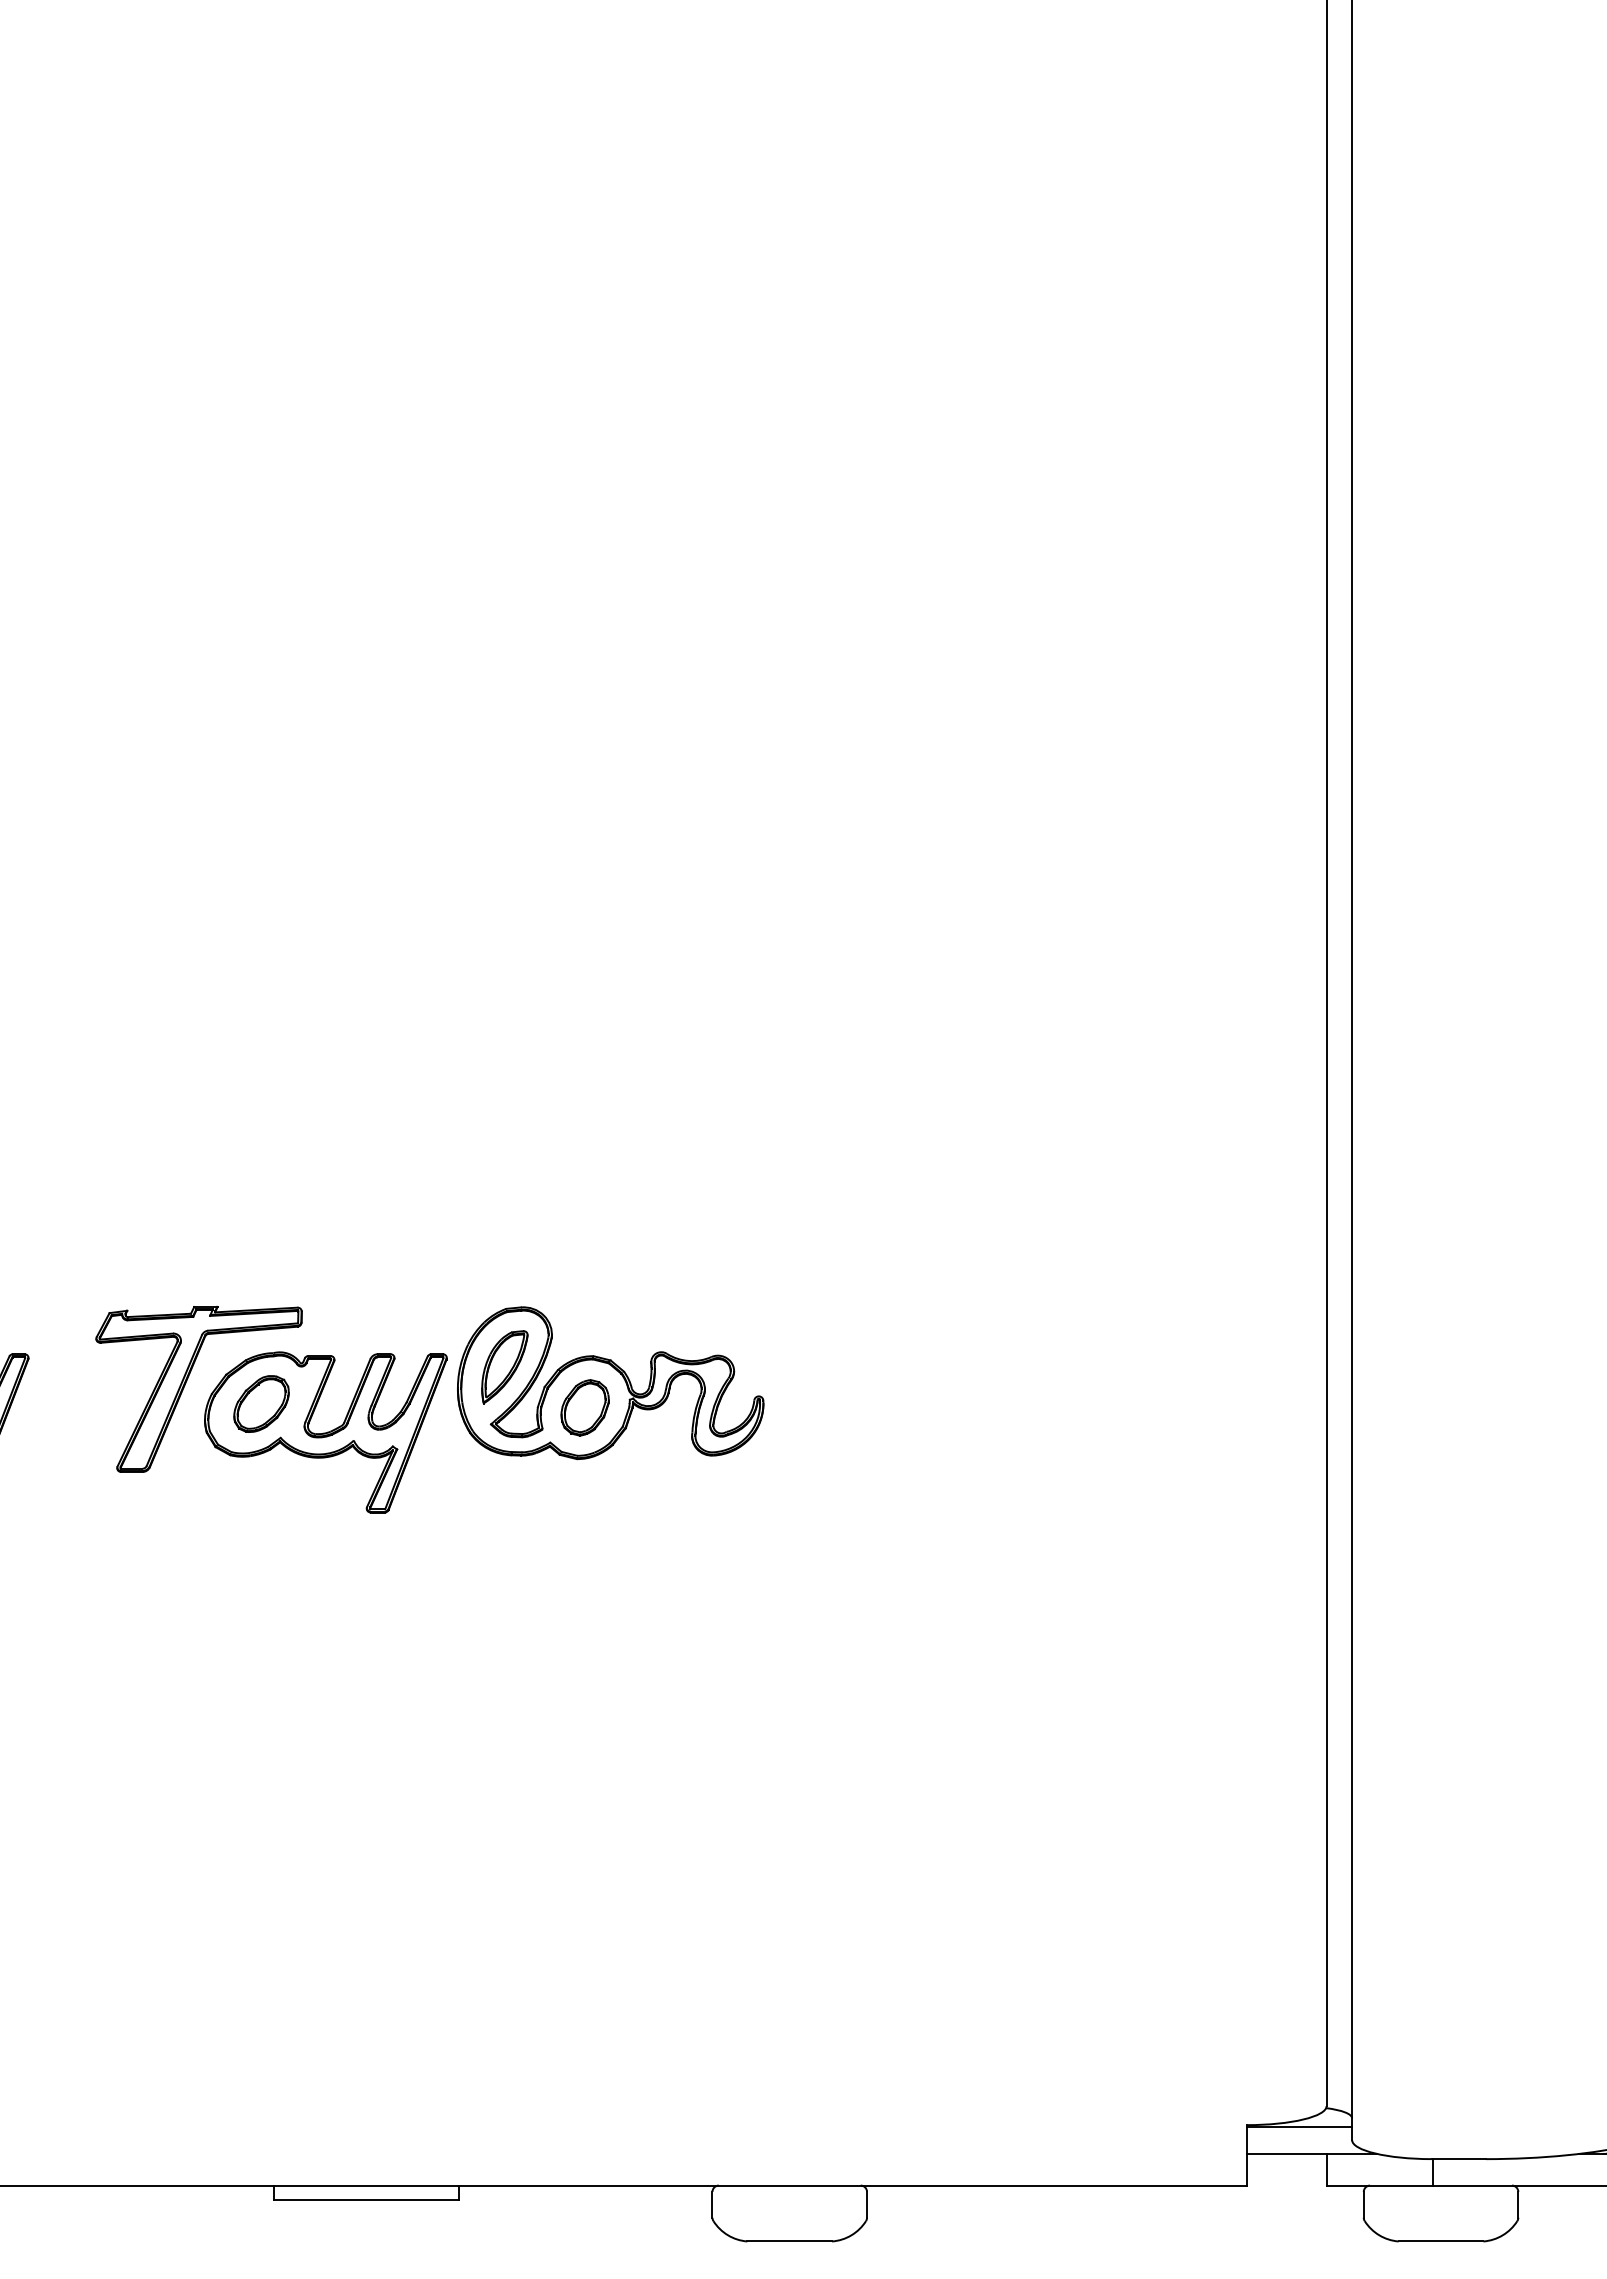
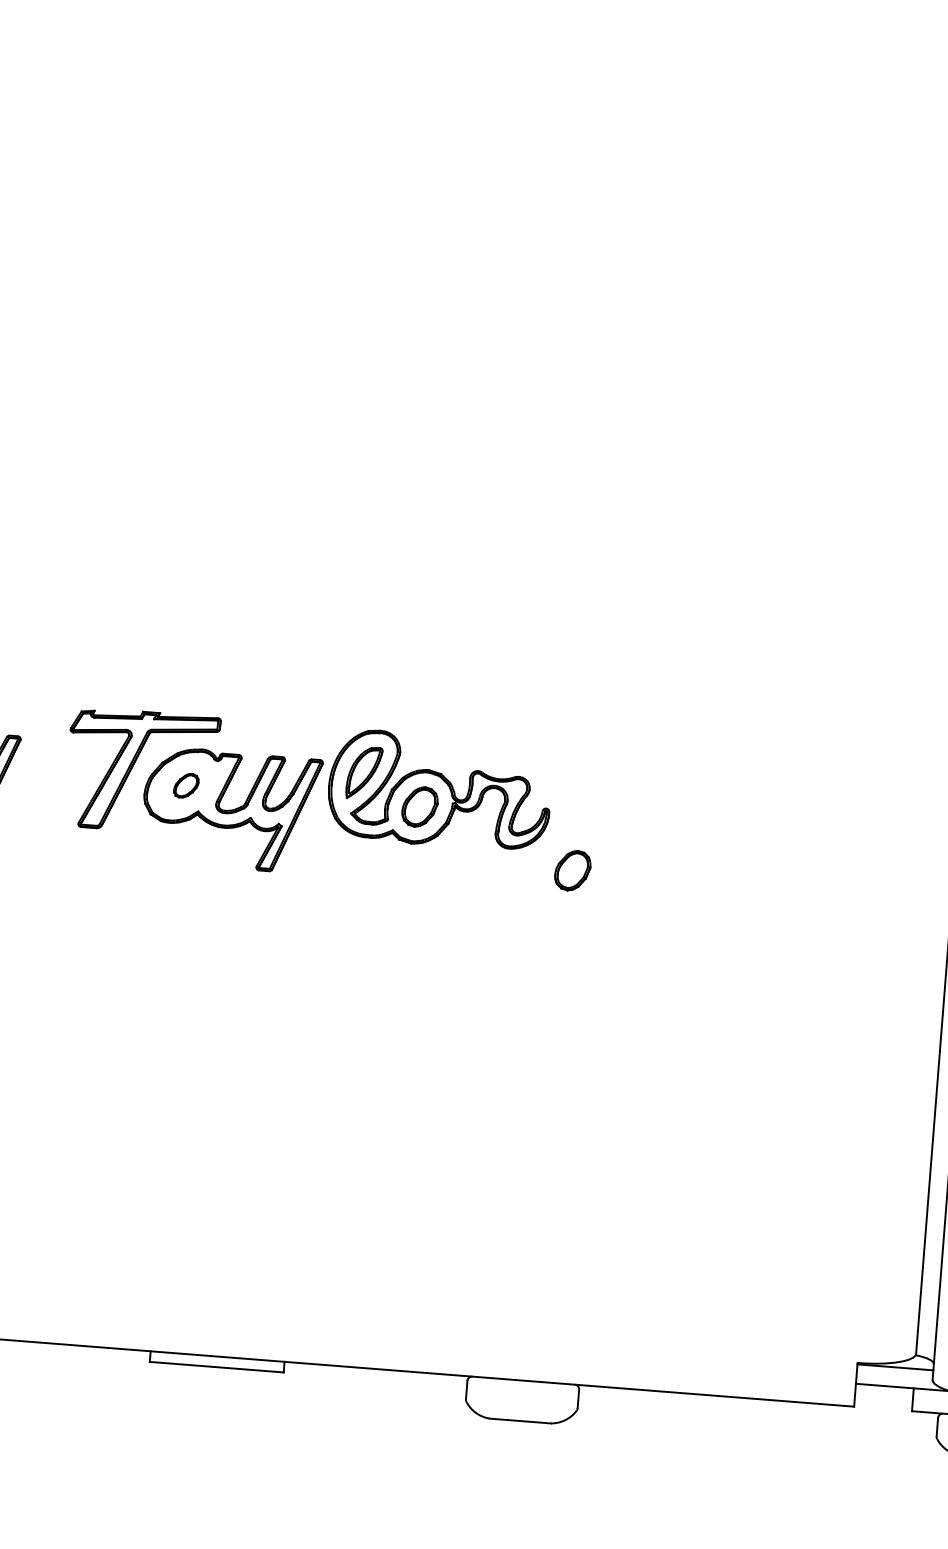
part: (261, 1403) -> (186, 785), size x0.6
part: (801, 1478) -> (572, 870), added

